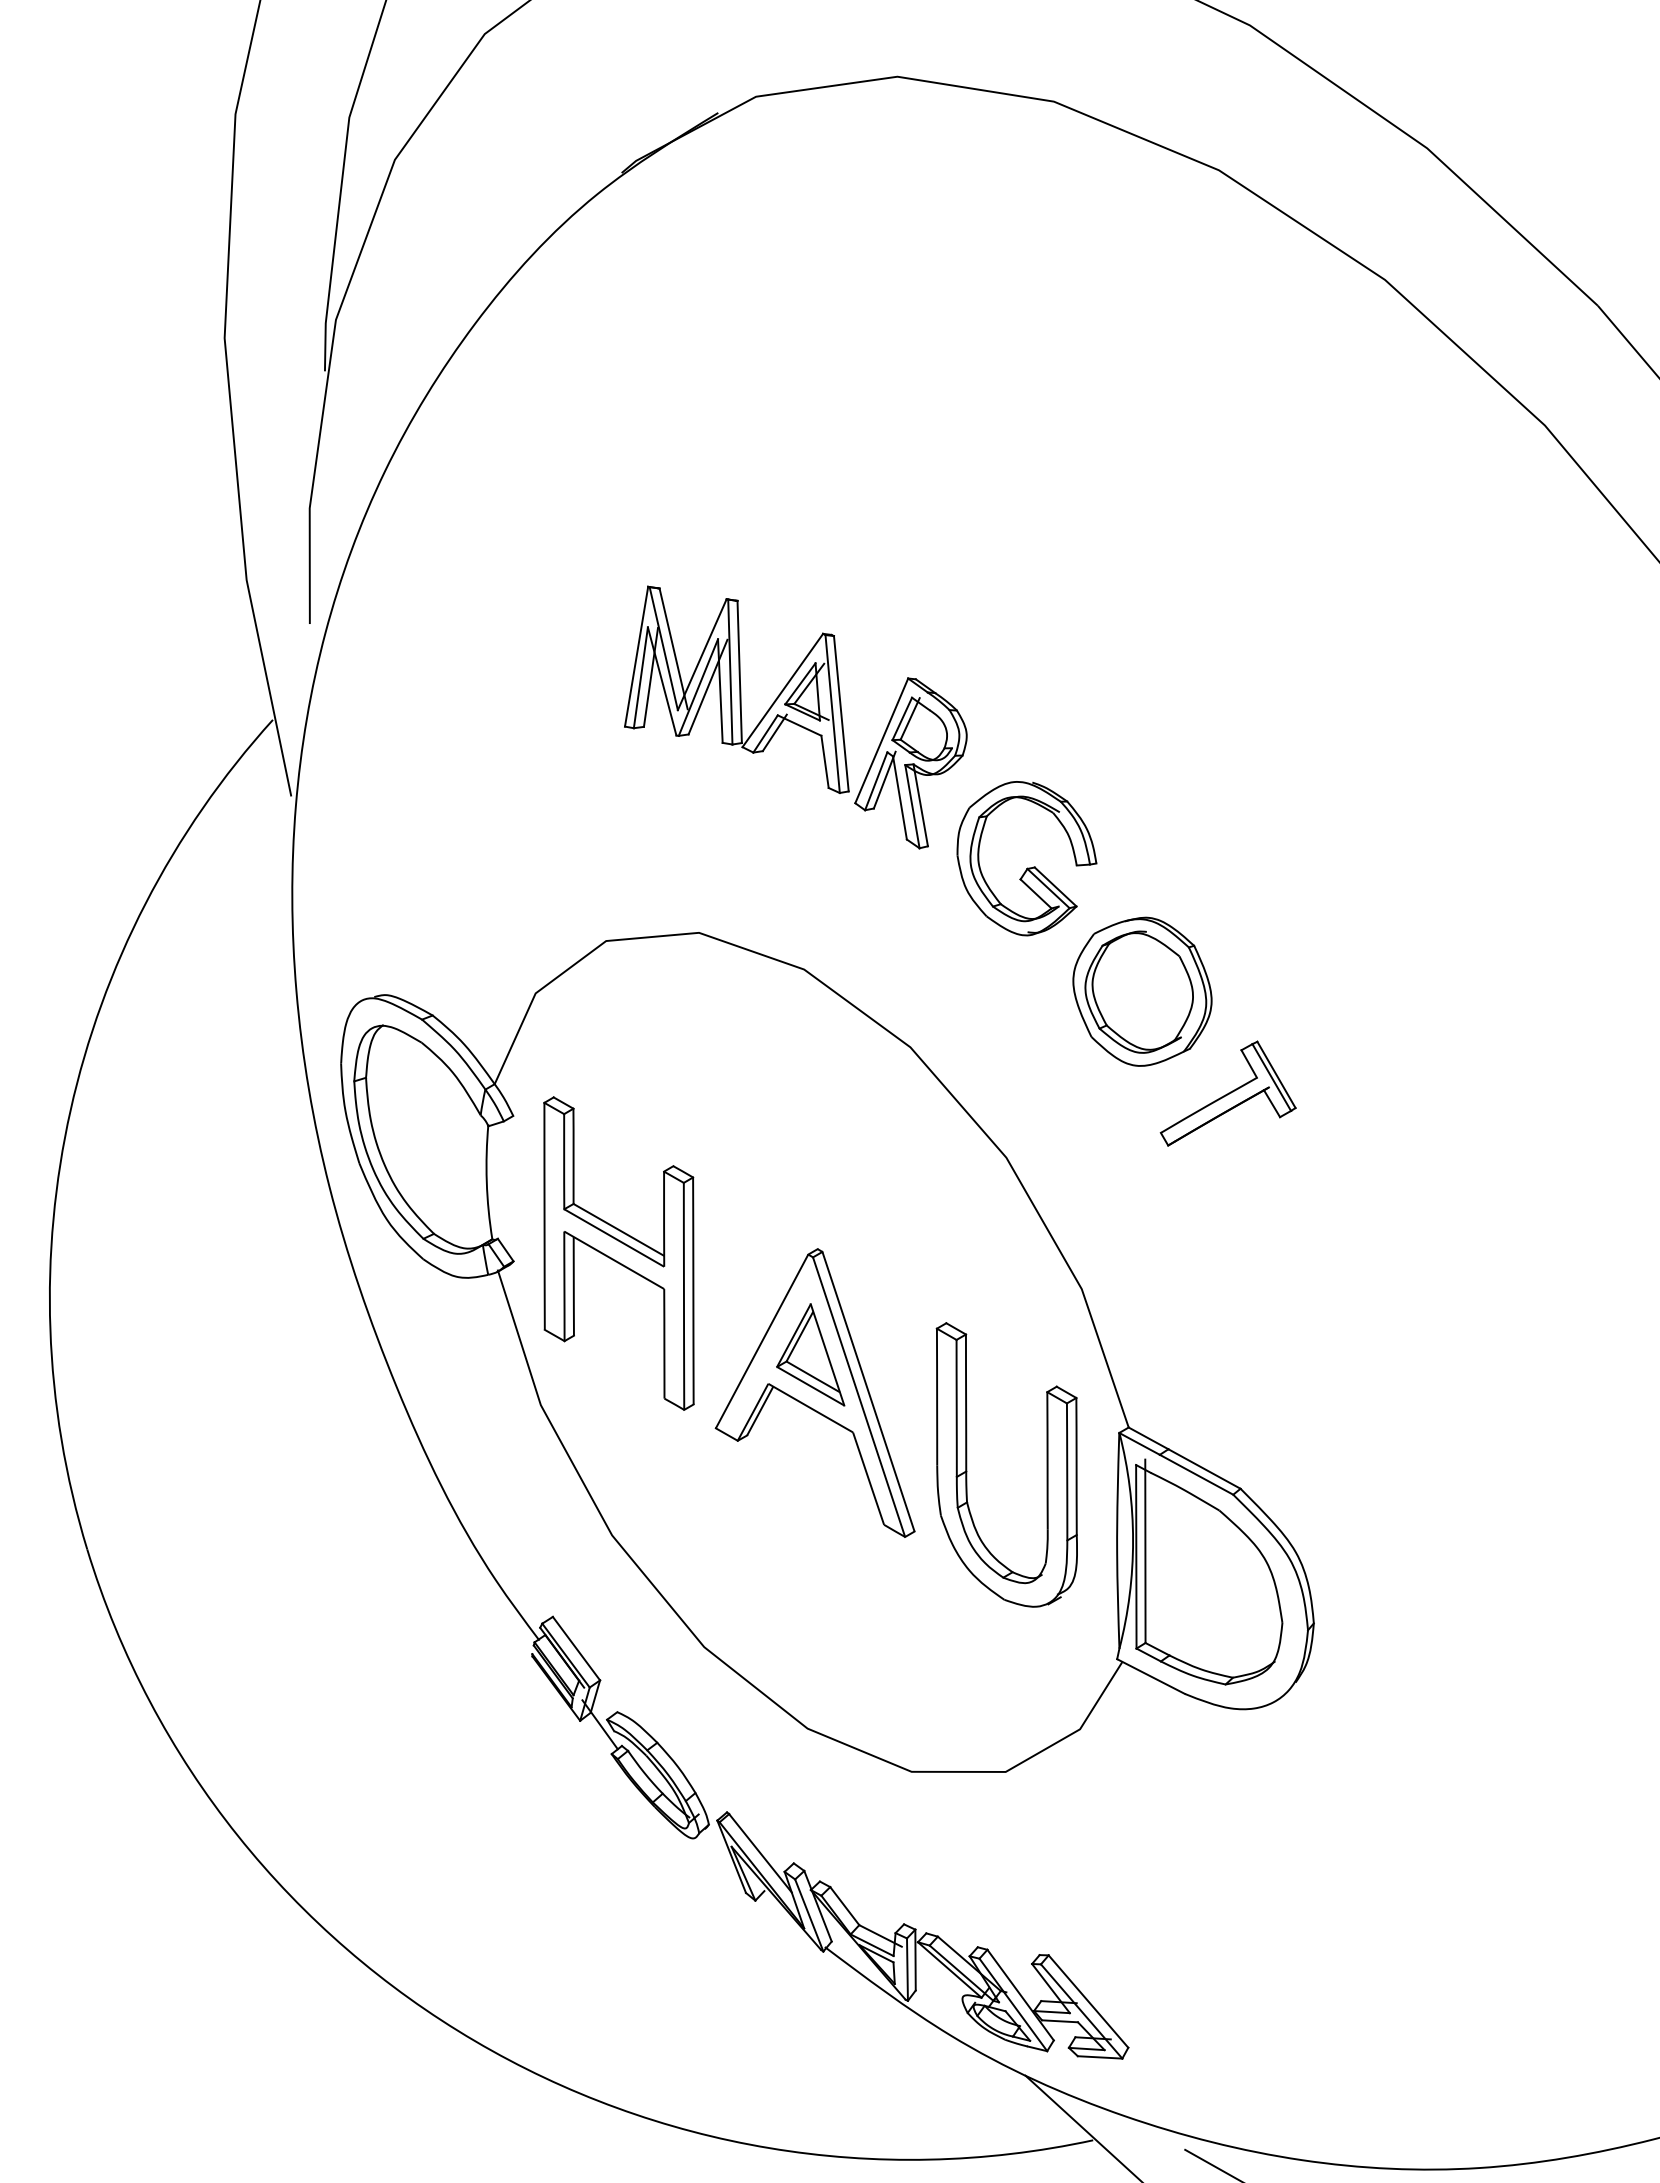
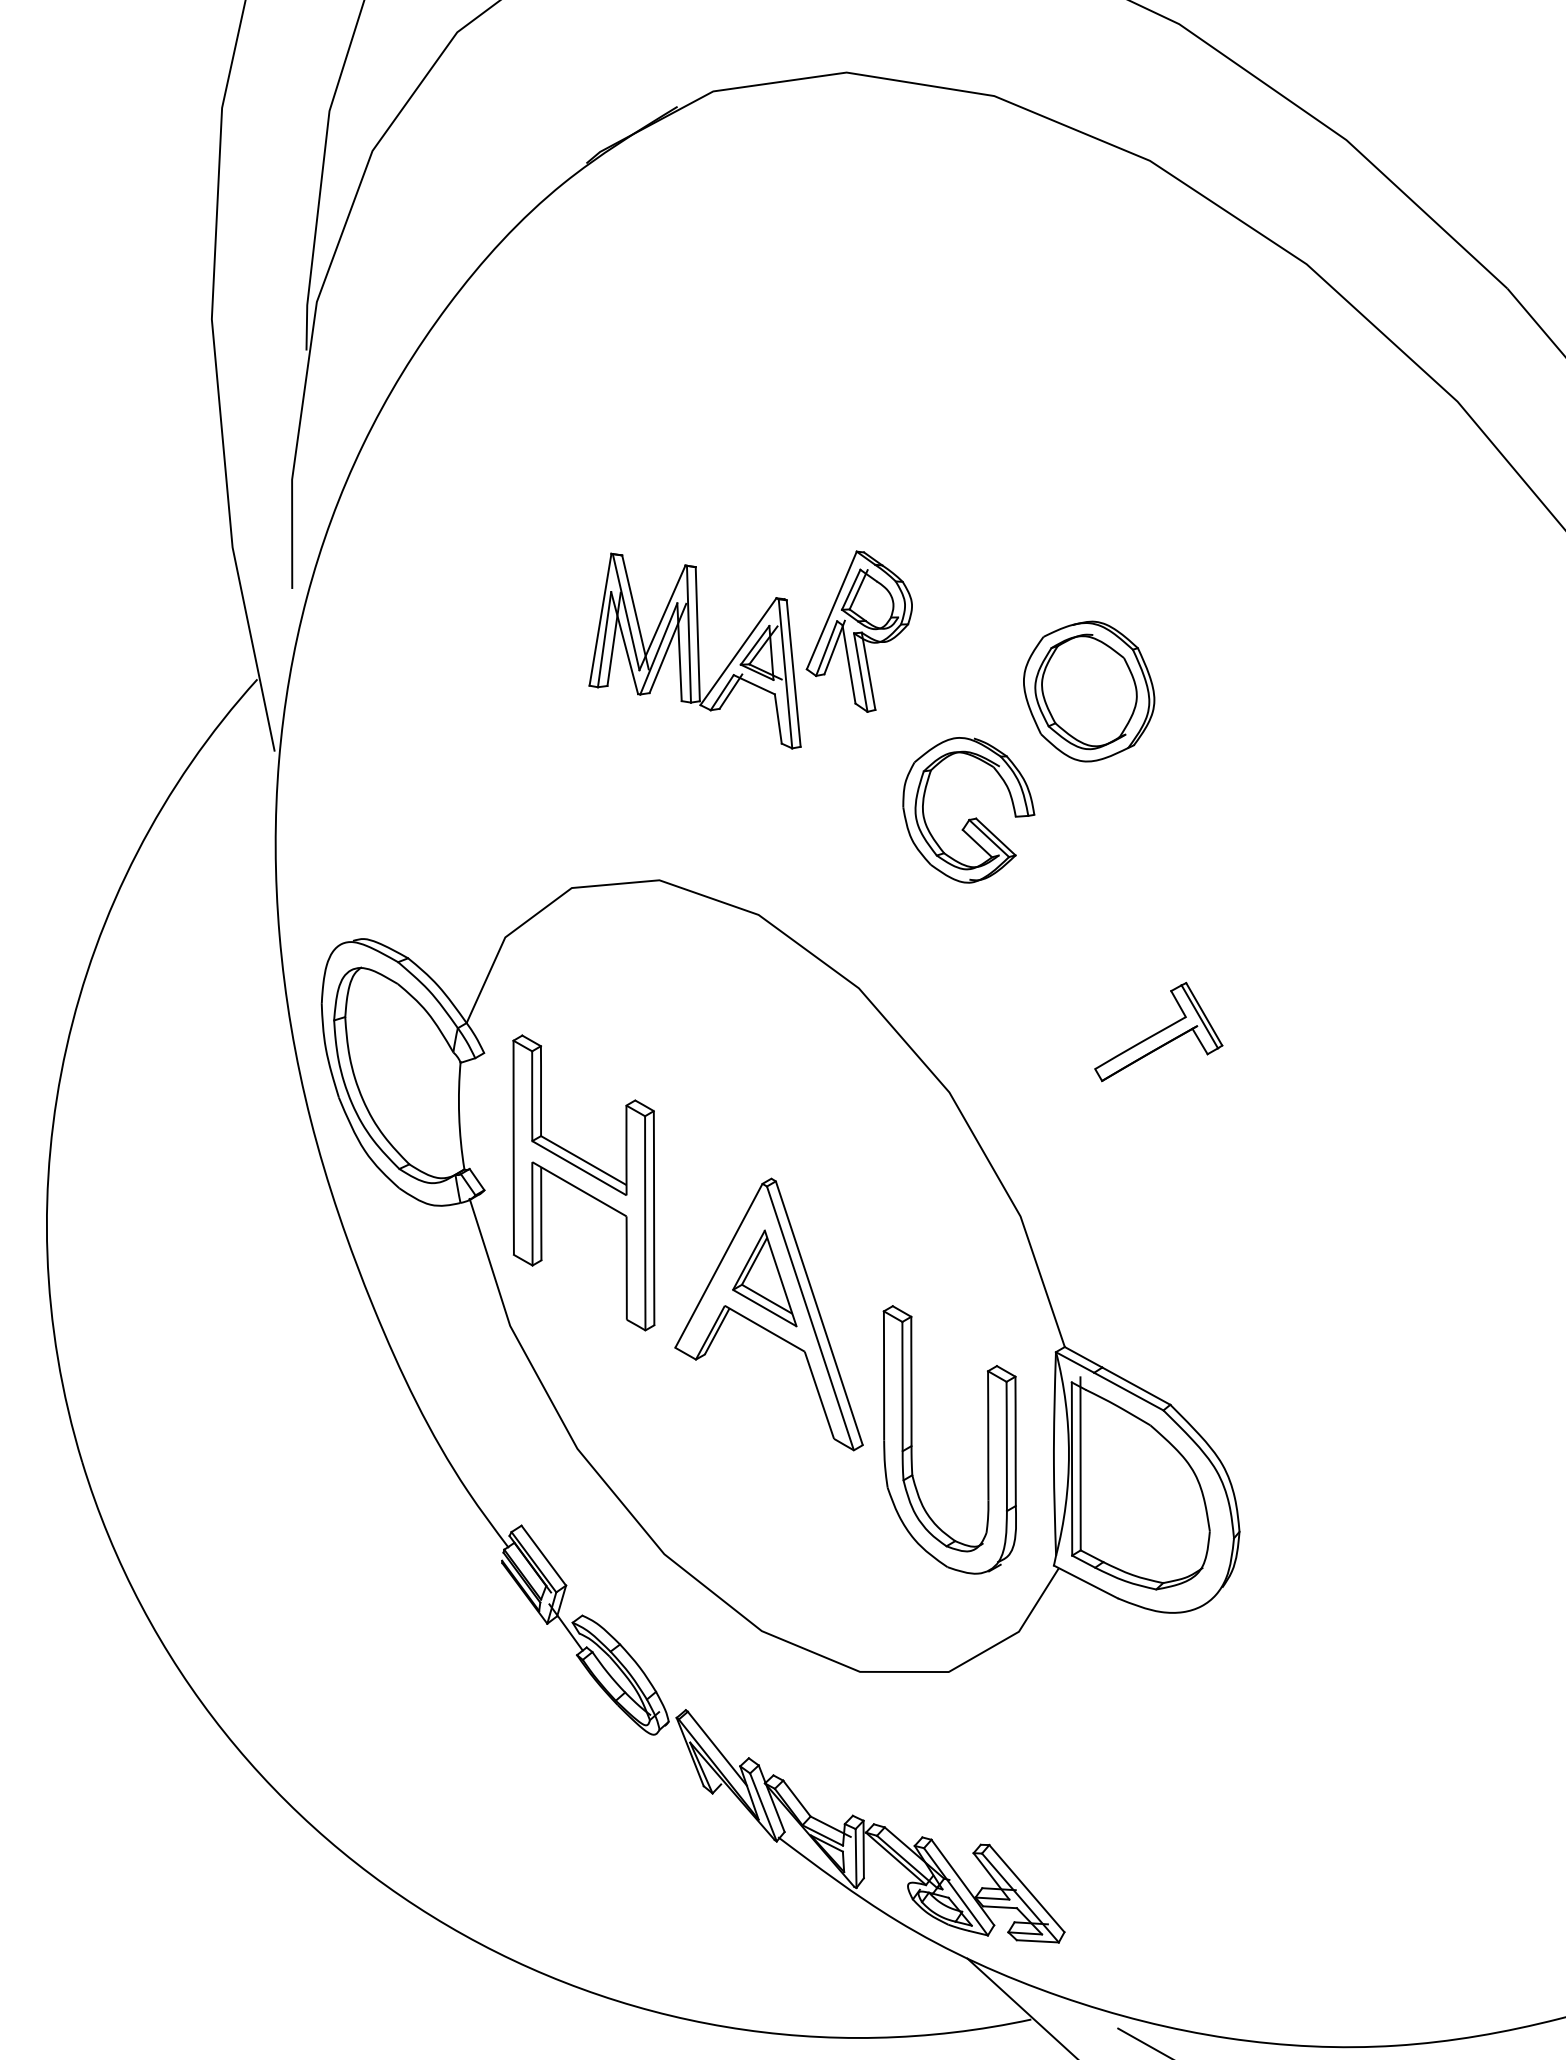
part: (910, 763) -> (858, 631), moved
part: (1142, 991) -> (1089, 691), moved
part: (967, 1464) -> (912, 1439), moved

